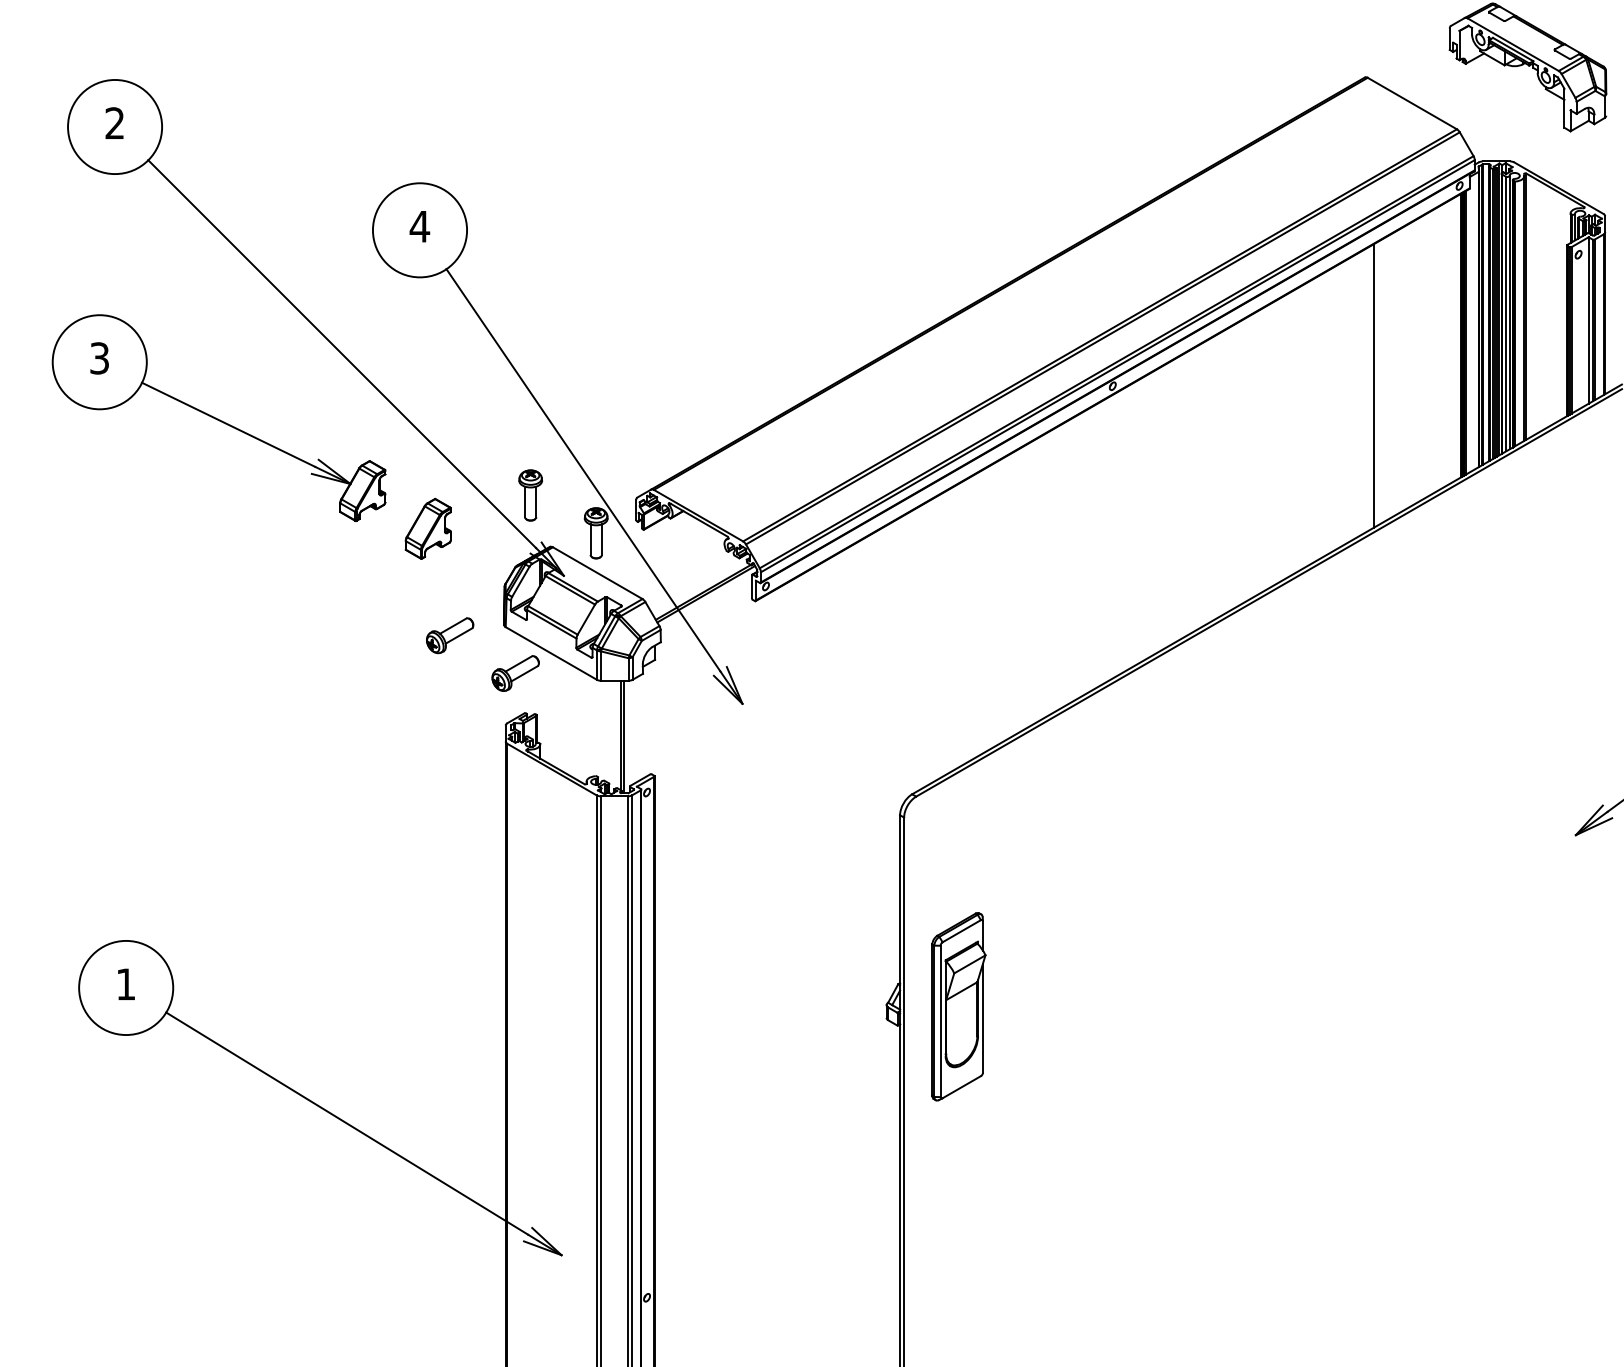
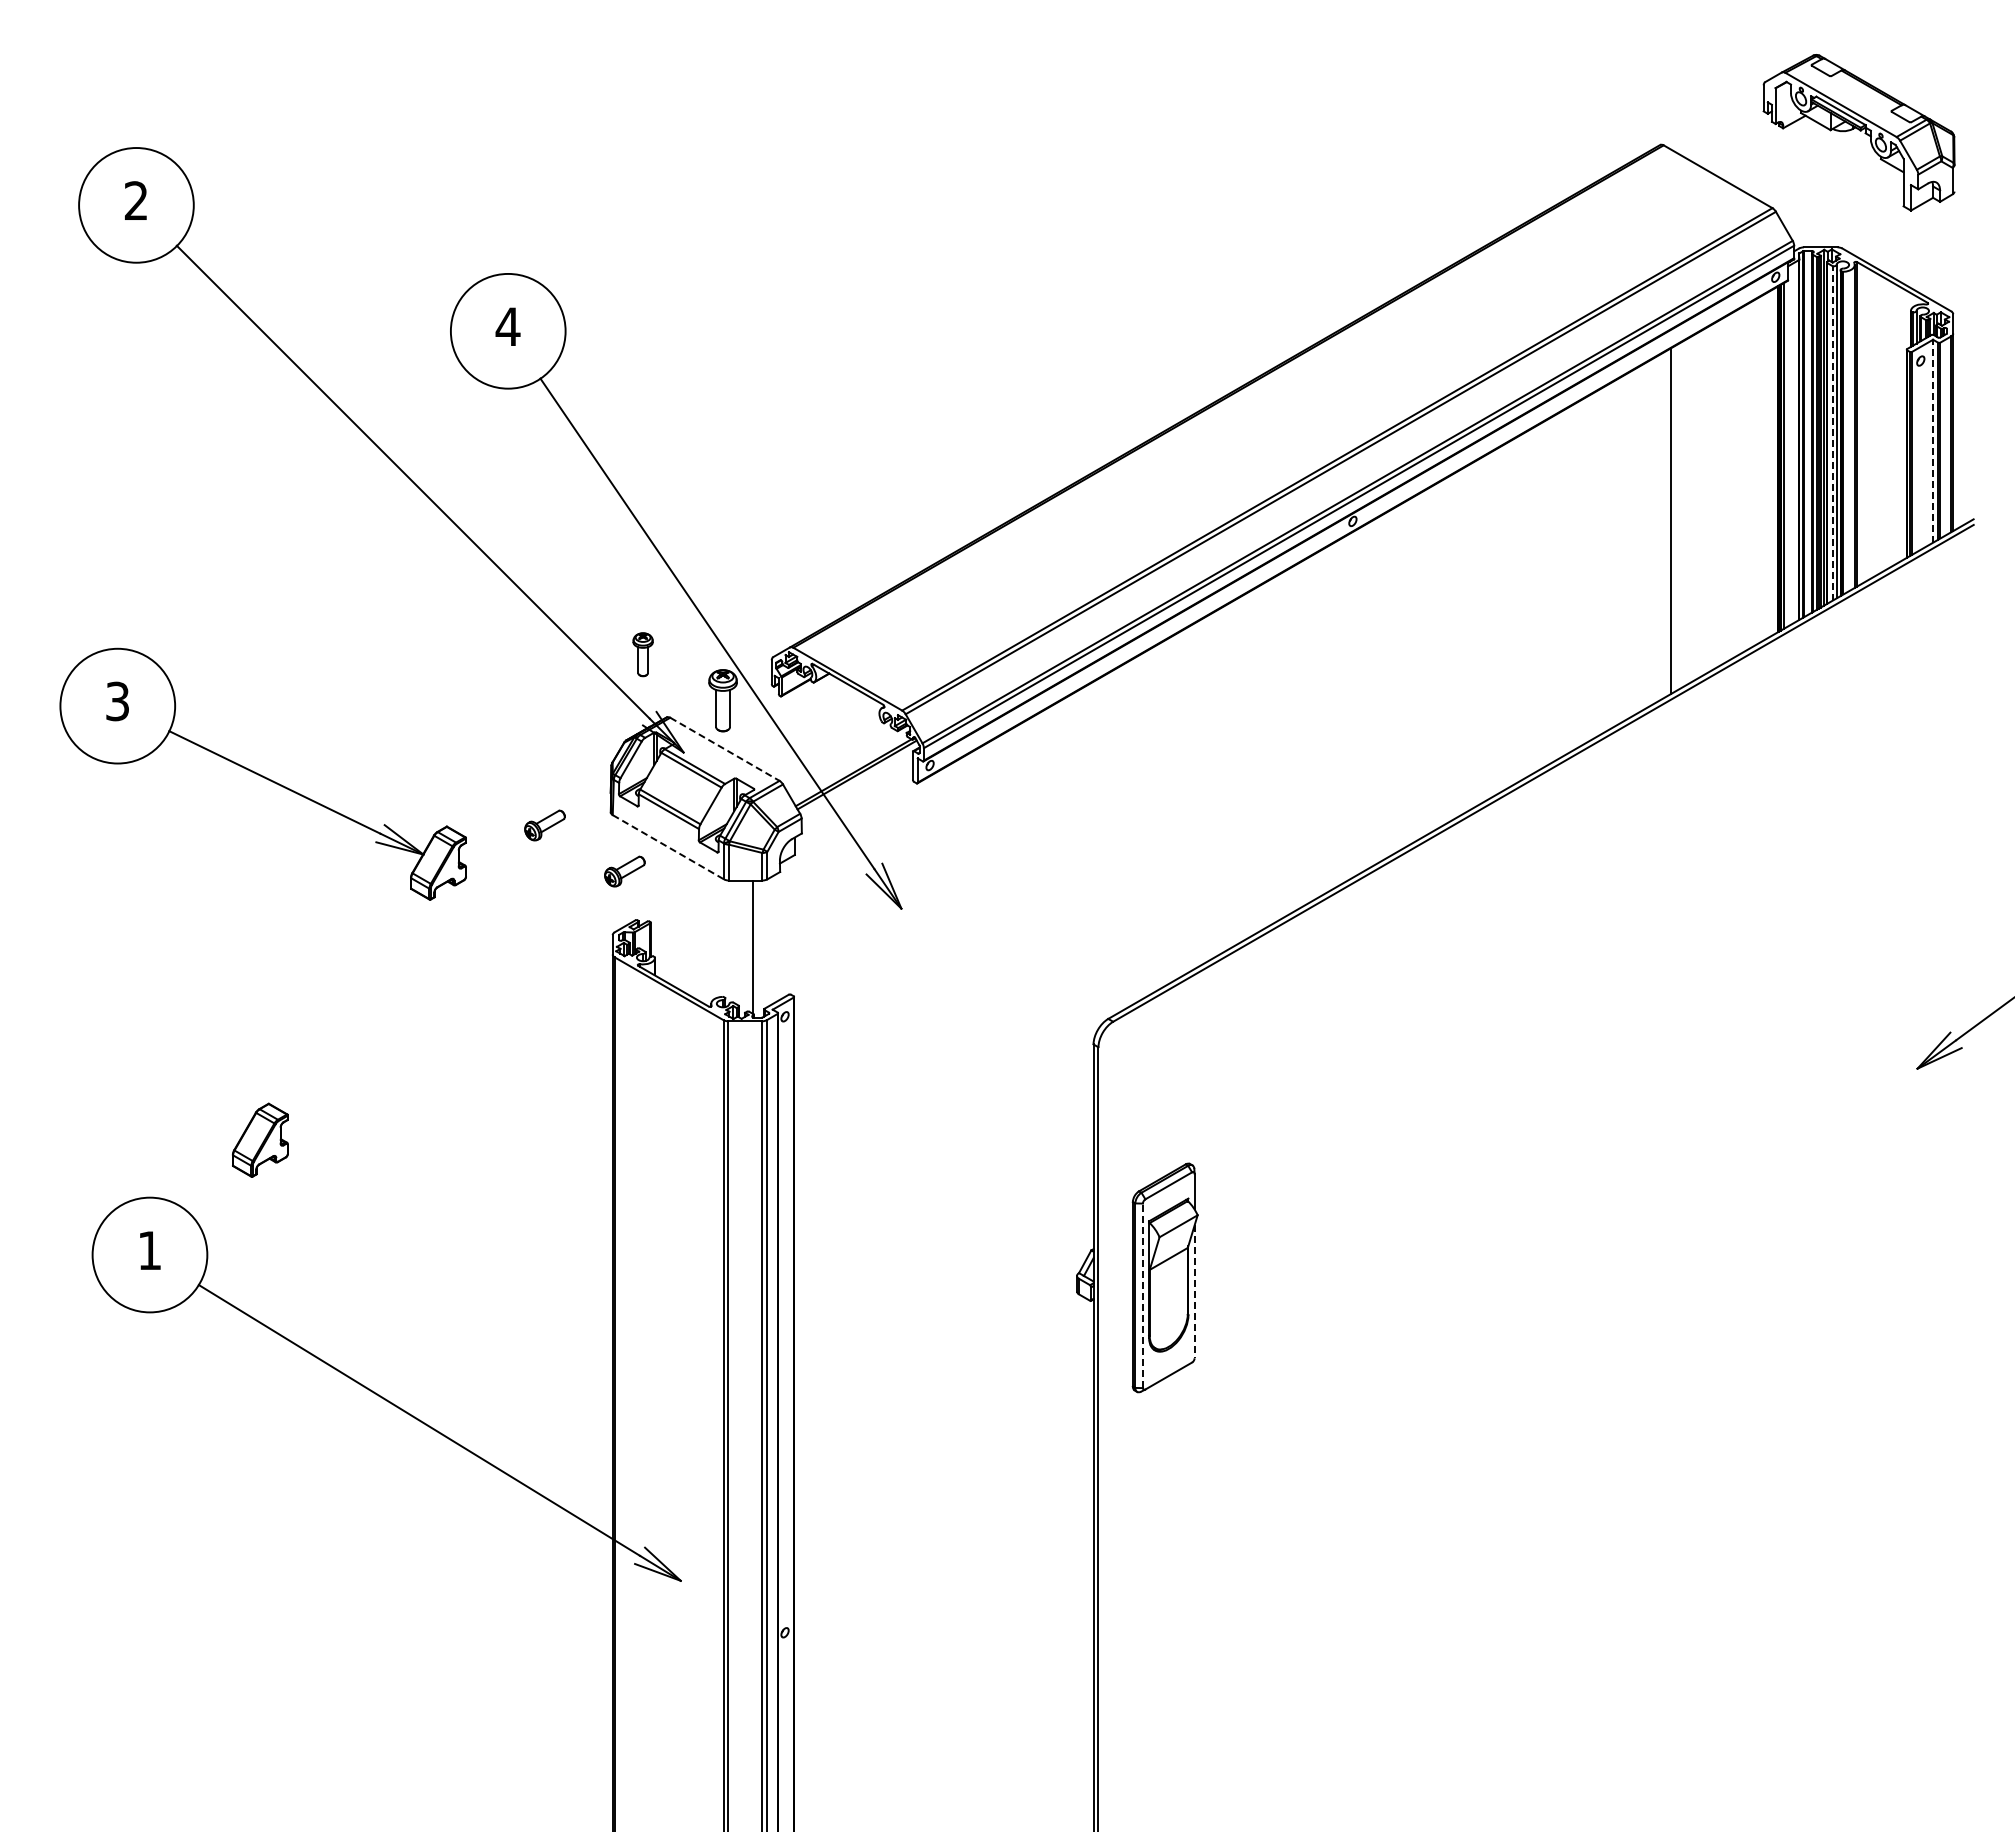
line: (1506, 313) -> (1832, 432), solid -> dashed
line: (1589, 319) -> (1933, 440), solid -> dashed
part: (218, 417) -> (262, 773), moved
part: (530, 495) -> (642, 654), size x0.7
part: (428, 528) -> (260, 1139), moved
line: (598, 573) -> (725, 749), solid -> dashed
part: (449, 635) -> (544, 825), size x0.7
line: (551, 653) -> (668, 847), solid -> dashed
part: (515, 673) -> (624, 871), size x0.7
line: (623, 736) -> (756, 948), removed
line: (982, 1018) -> (1194, 1292), solid -> dashed
line: (940, 1021) -> (1142, 1295), solid -> dashed

